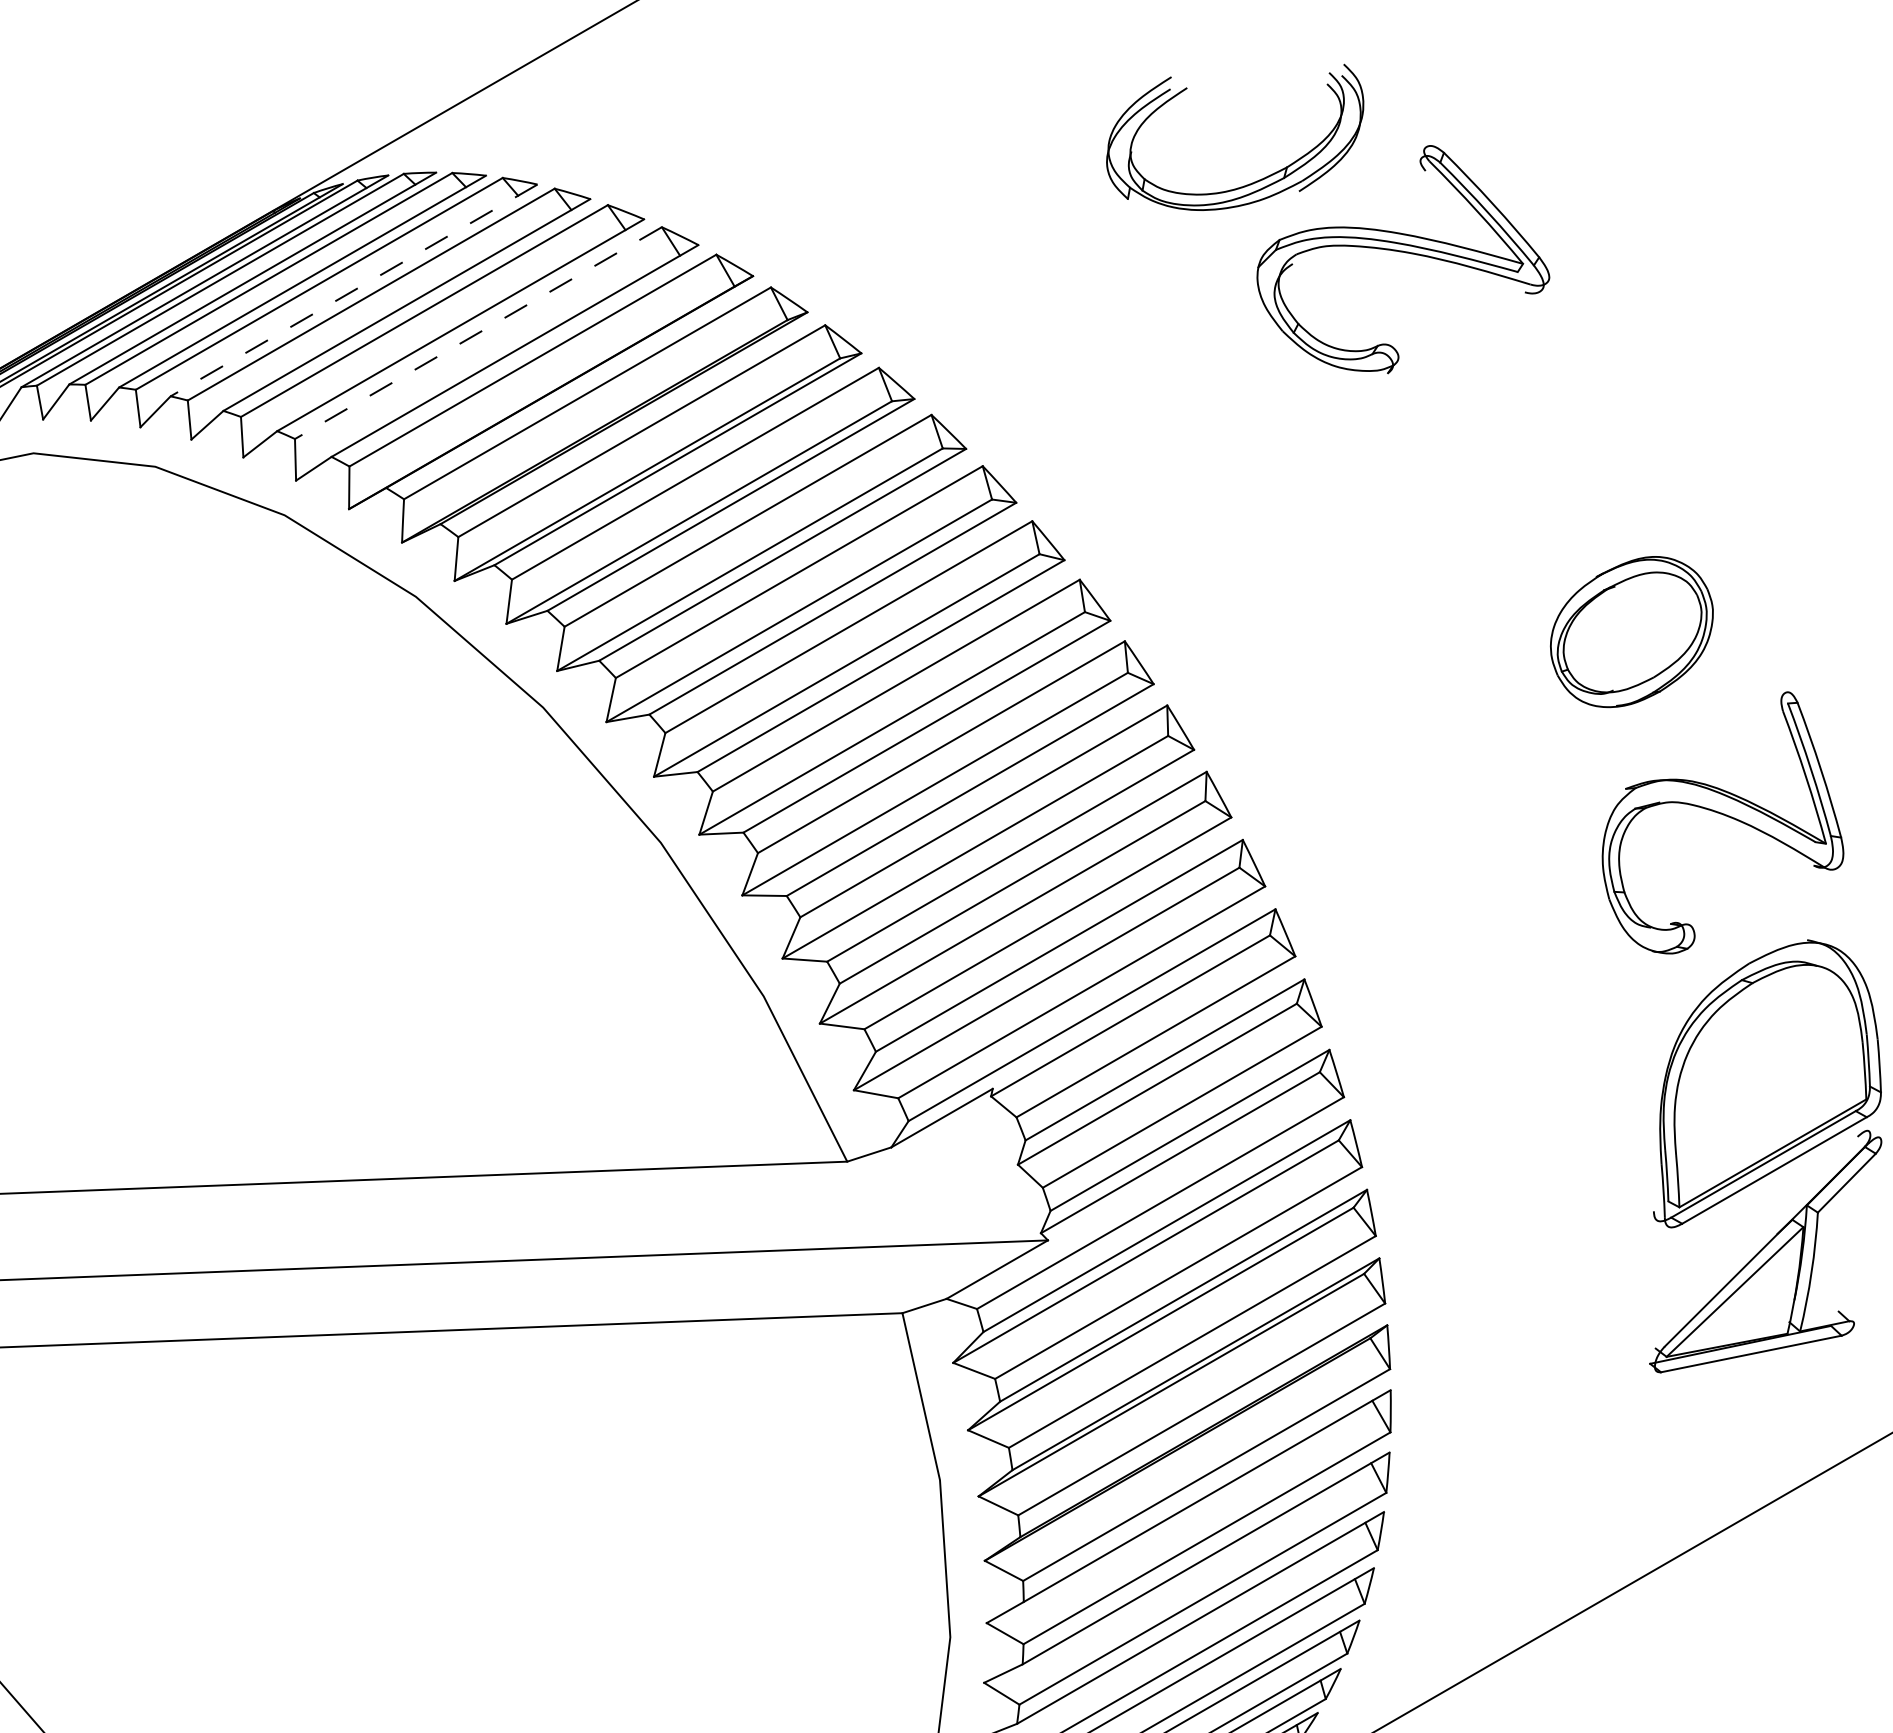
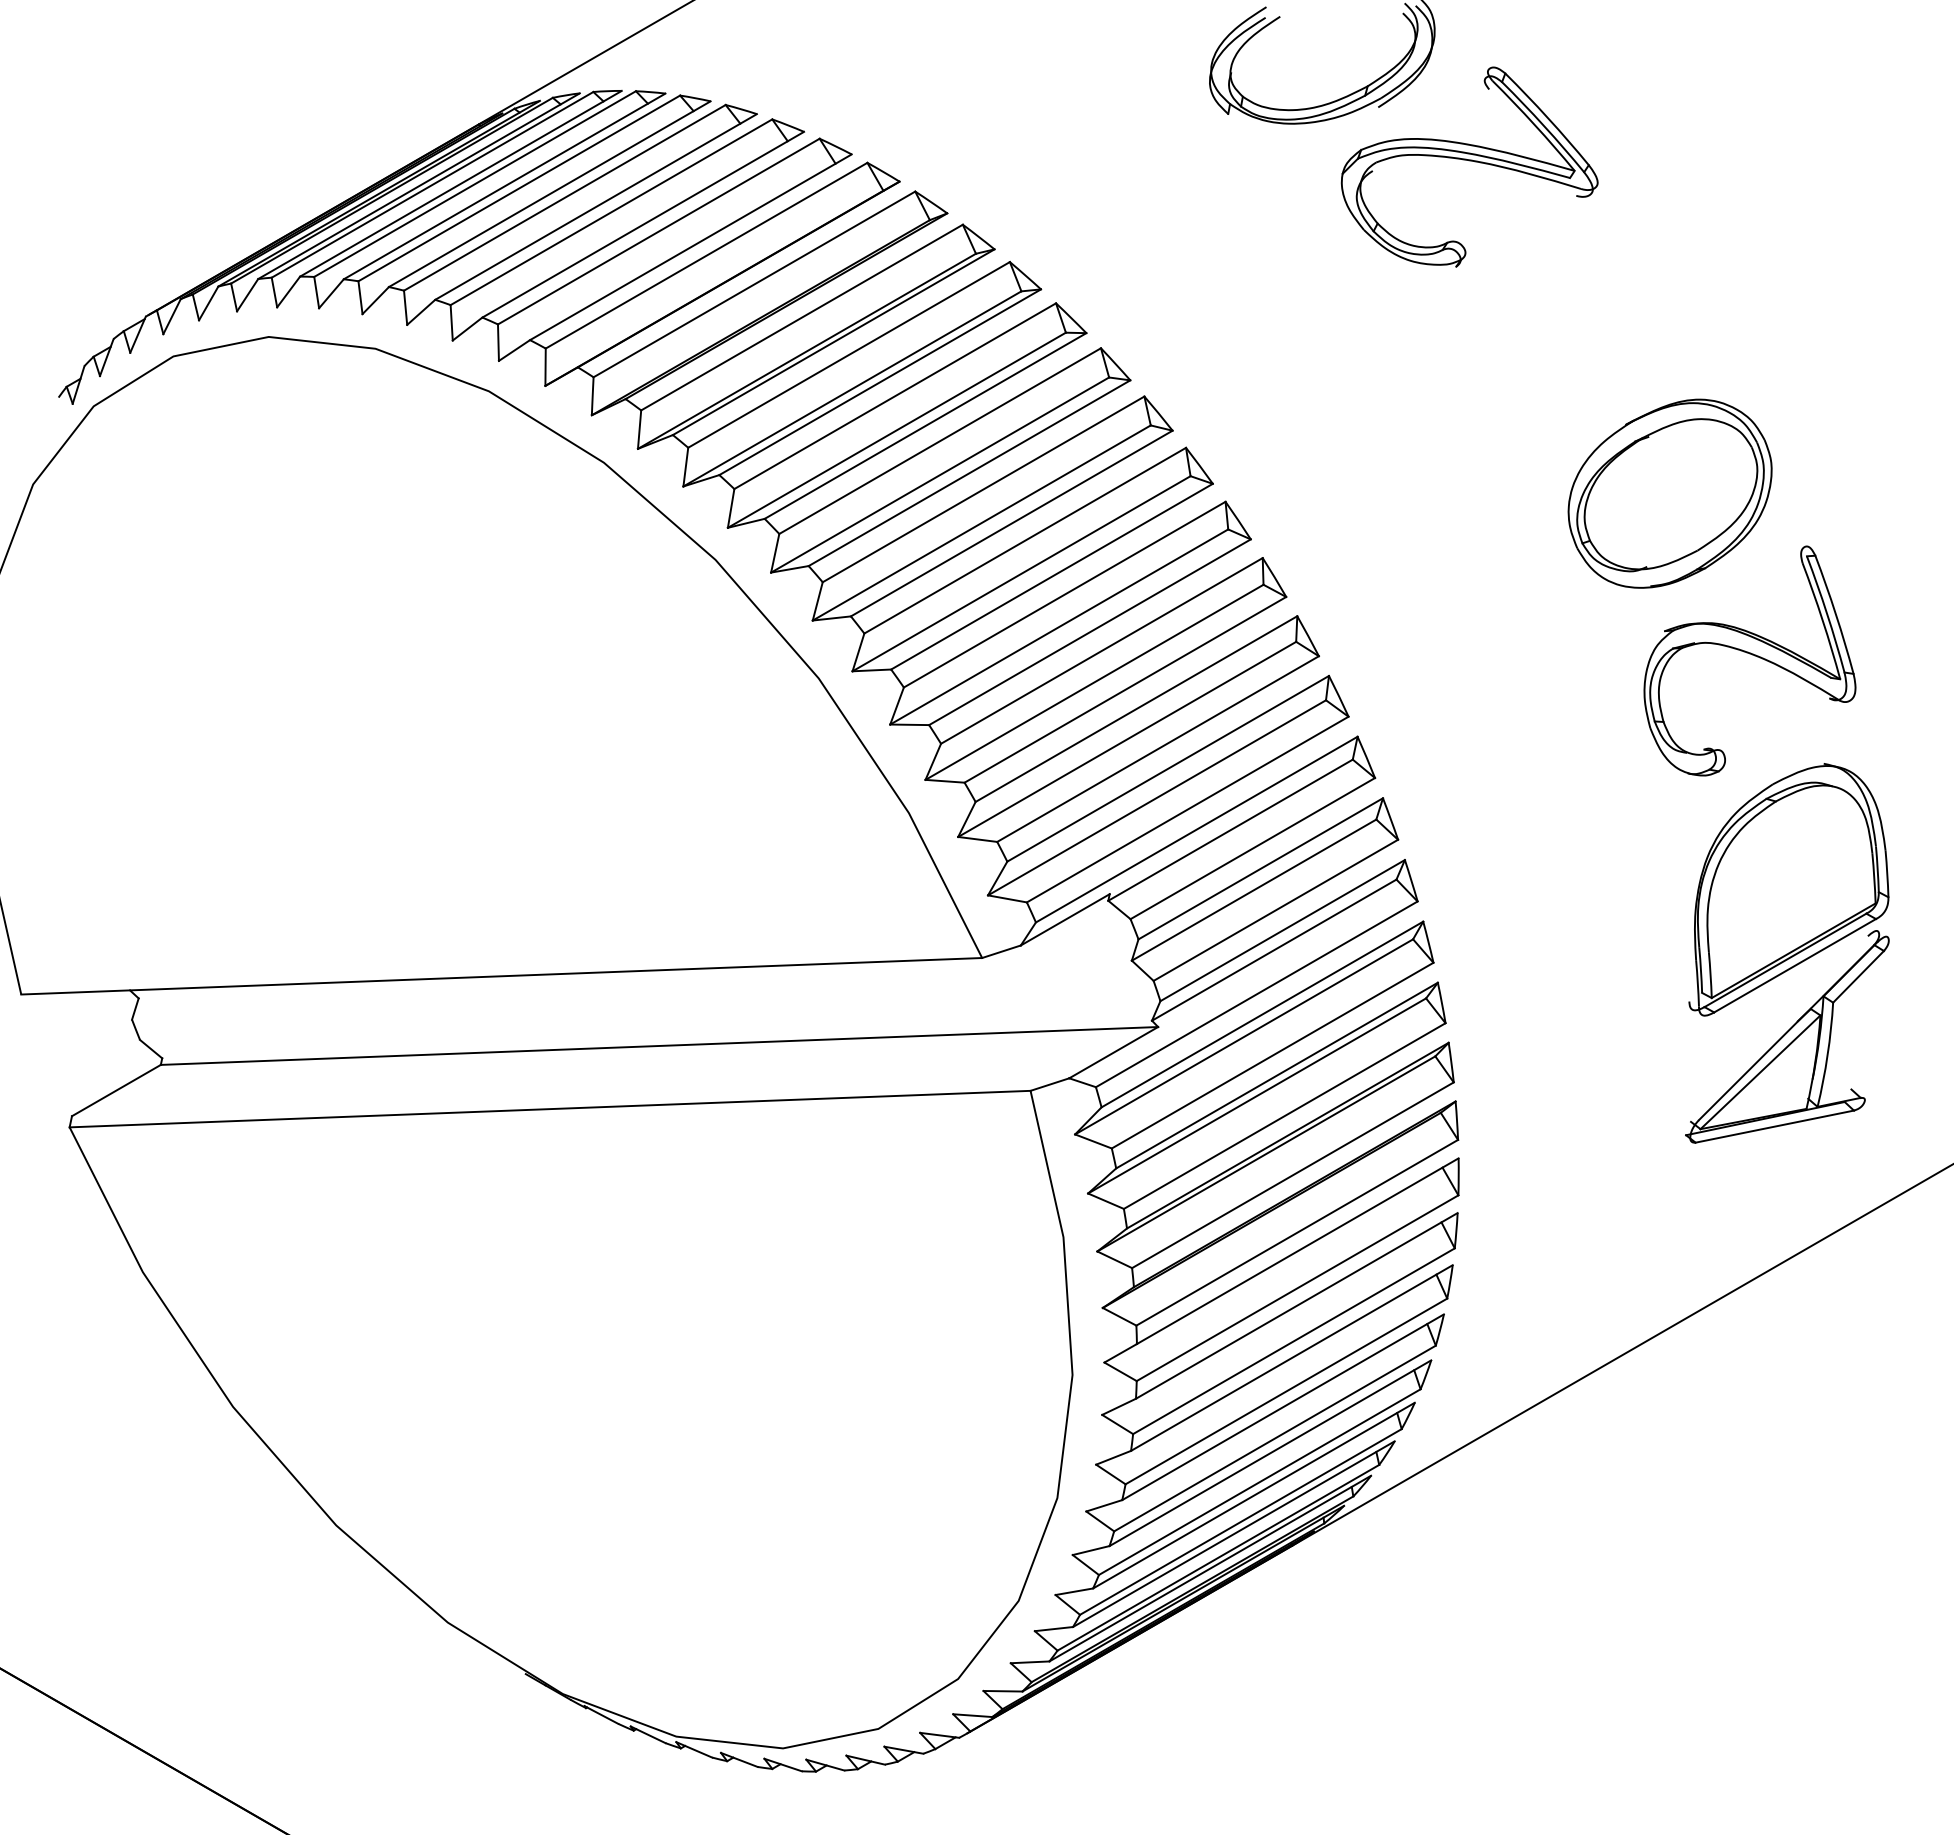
line: (353, 290) -> (549, 194), dashed -> solid
line: (478, 333) -> (658, 231), dashed -> solid
part: (1631, 631) -> (1669, 493), size x1.43

